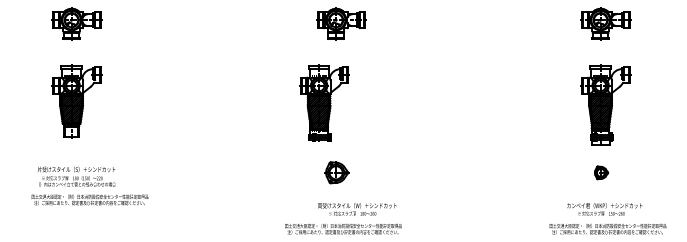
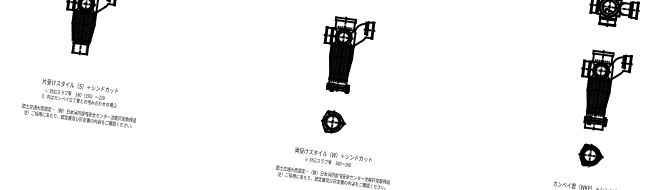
part: (324, 102) -> (346, 54), moved
part: (601, 172) -> (591, 155), size x1.67
text: (89, 199) -> (78, 115), moved
text: (357, 209) -> (333, 158), moved

